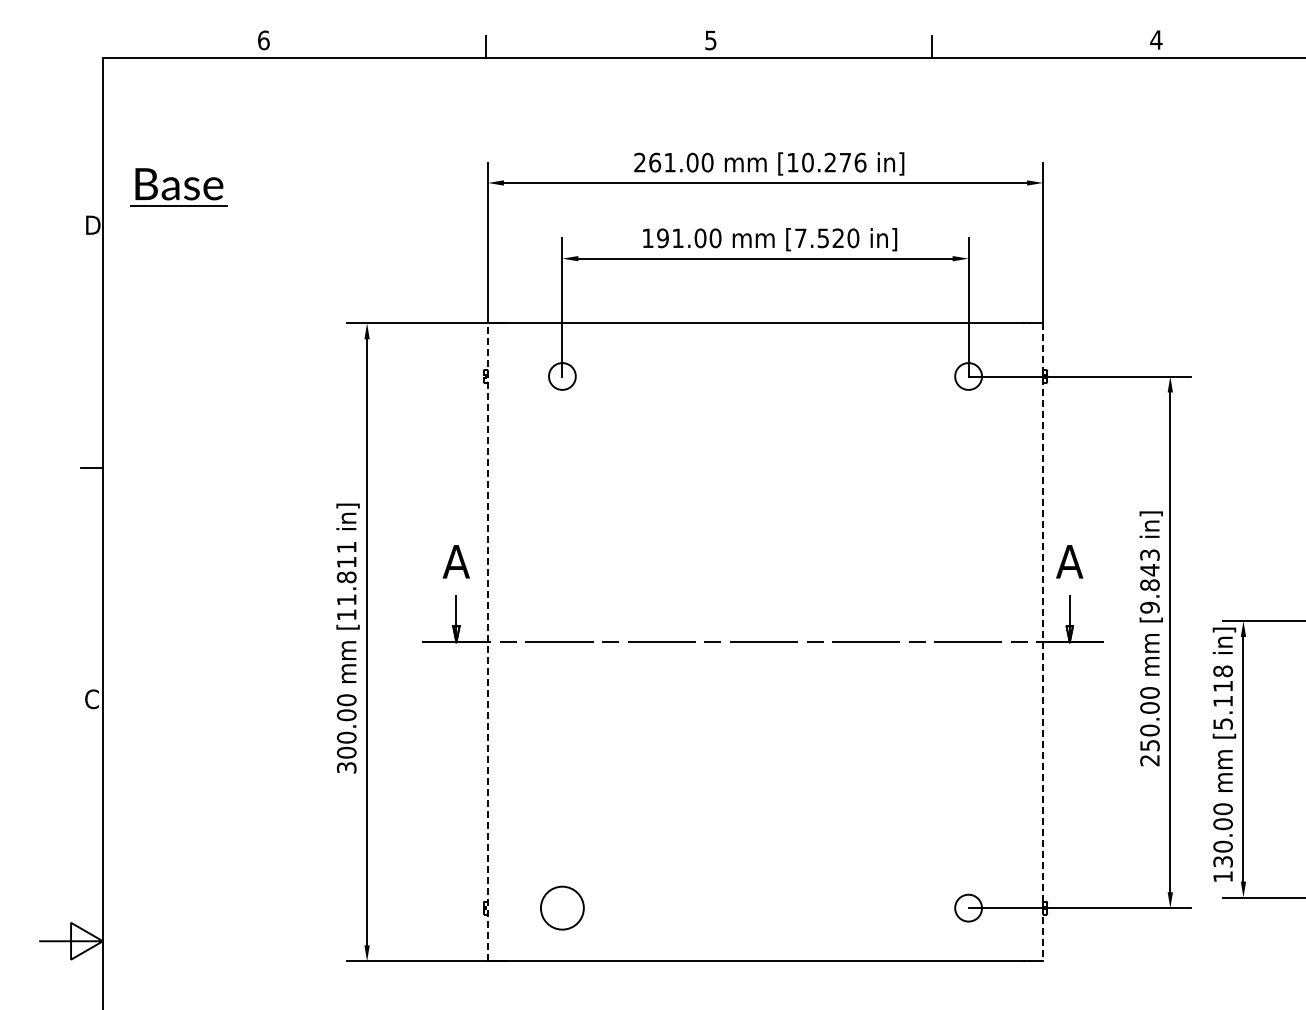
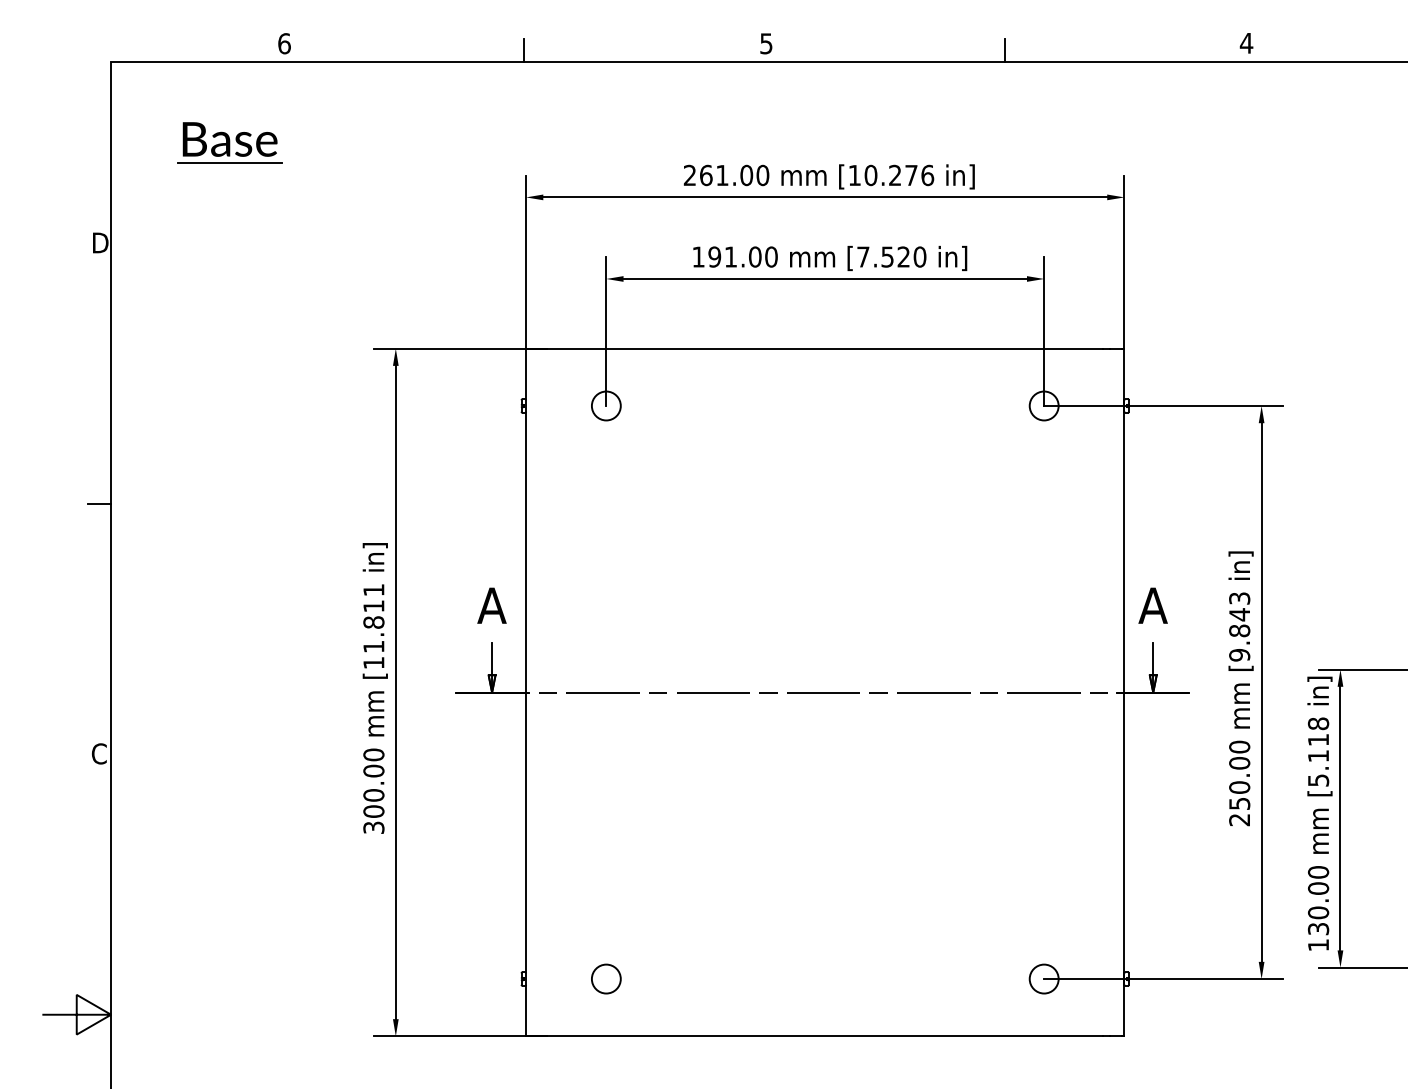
part: (178, 187) -> (229, 142), moved
line: (487, 642) -> (525, 692), dashed -> solid
line: (1043, 642) -> (1124, 692), dashed -> solid
circle: (561, 907) -> (605, 978), size x0.62

